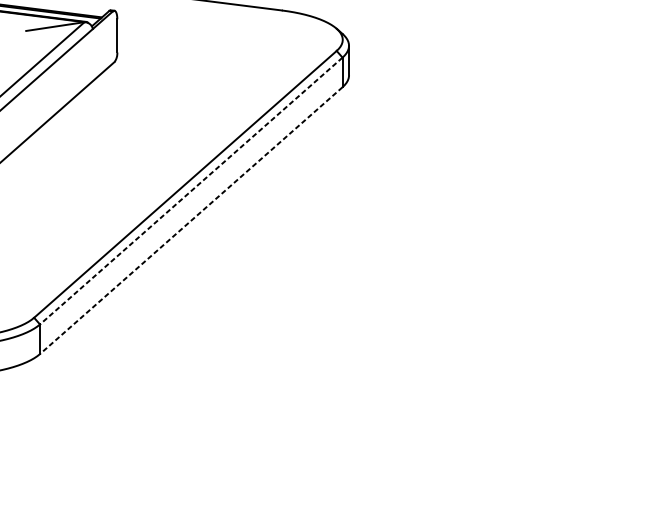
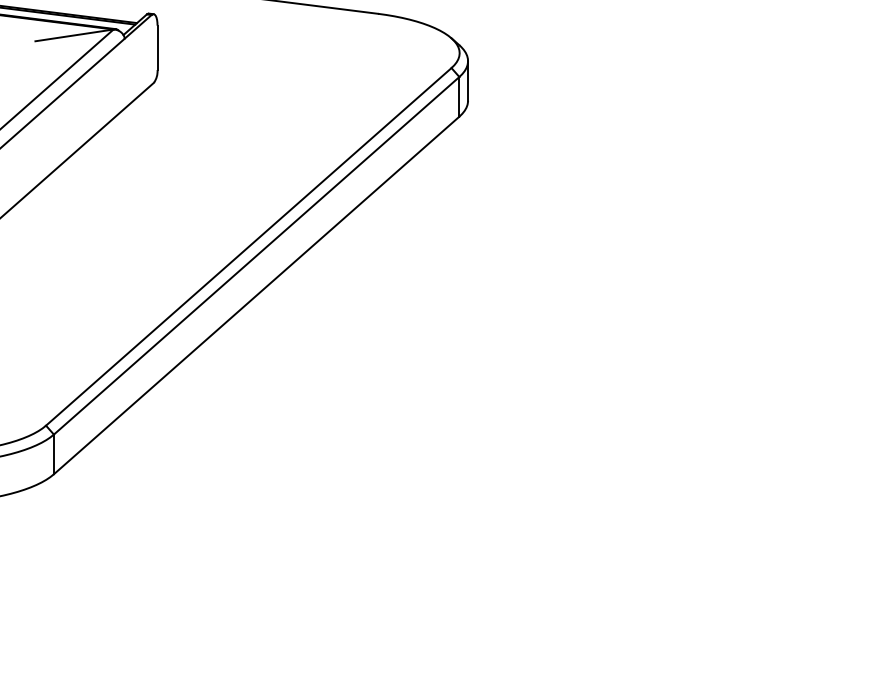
line: (191, 191) -> (256, 256), dashed -> solid
line: (191, 220) -> (256, 295), dashed -> solid

